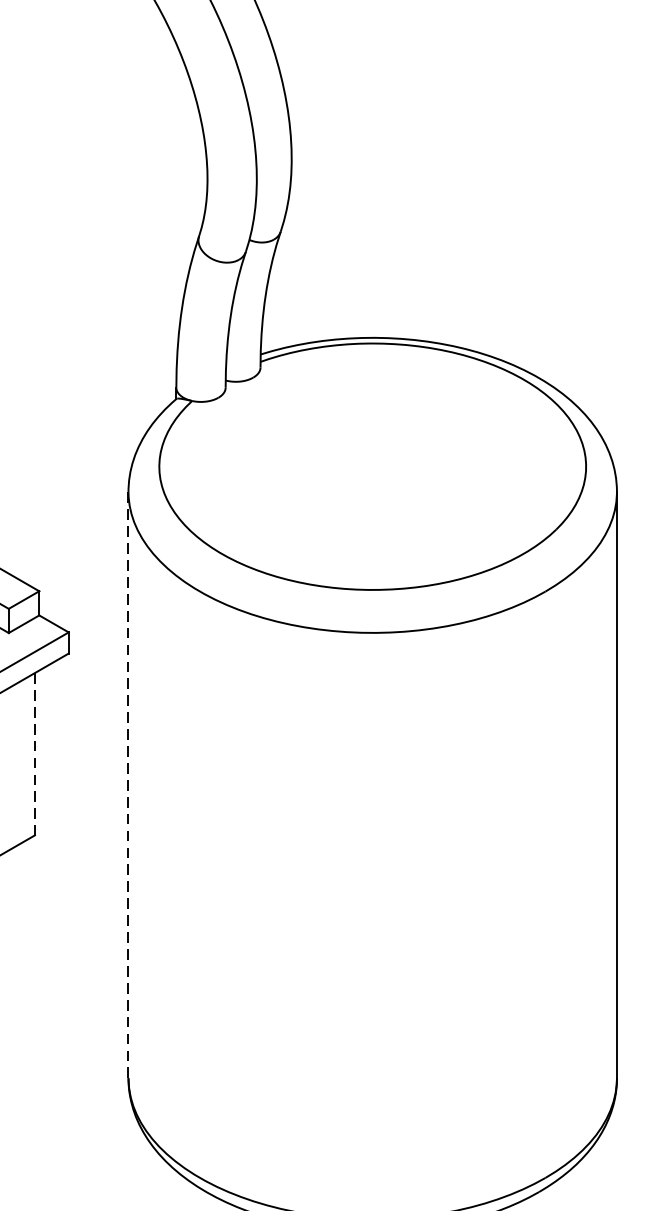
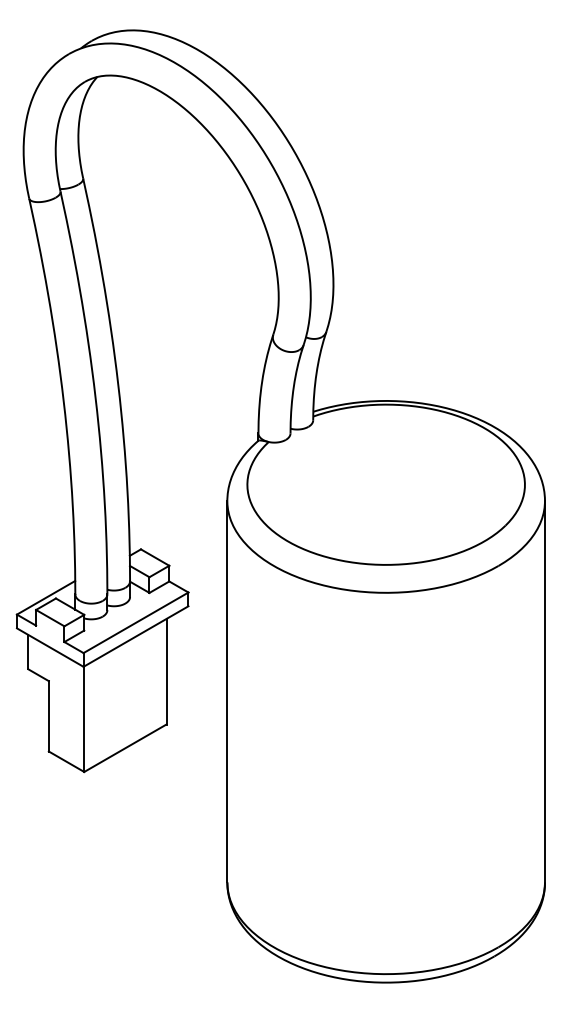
line: (34, 753) -> (166, 671), dashed -> solid
line: (128, 784) -> (227, 691), dashed -> solid

